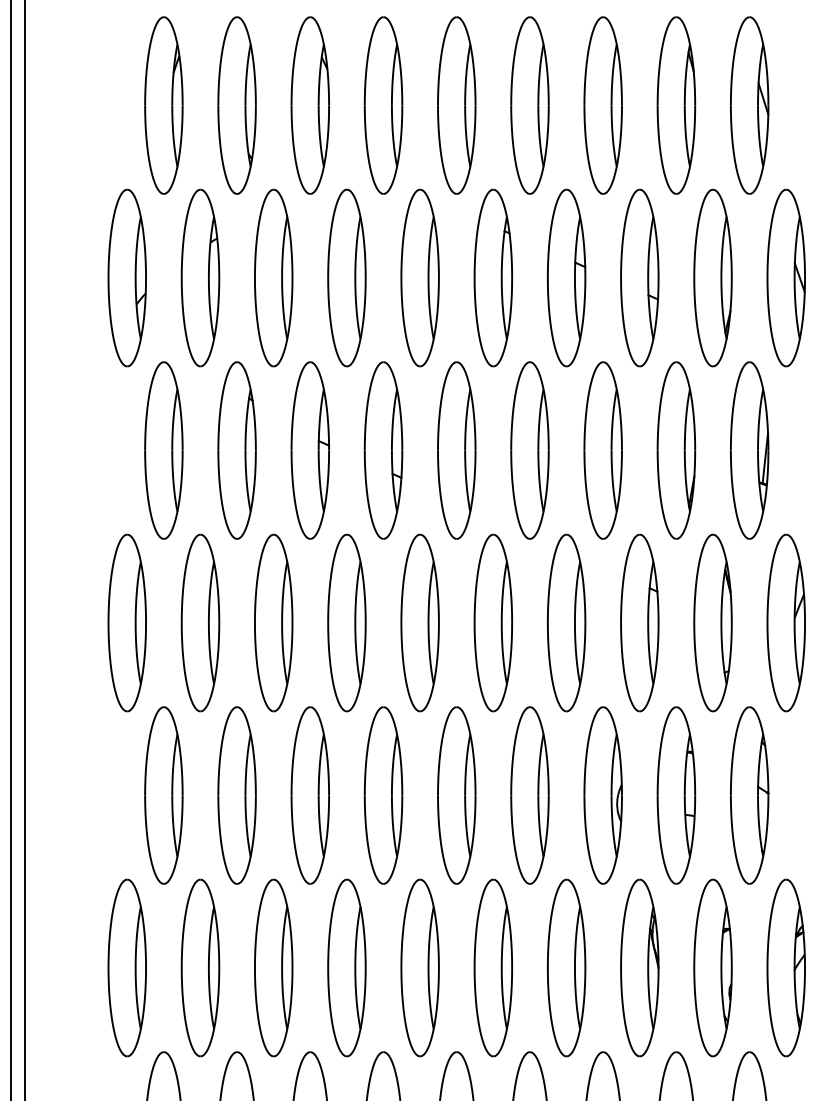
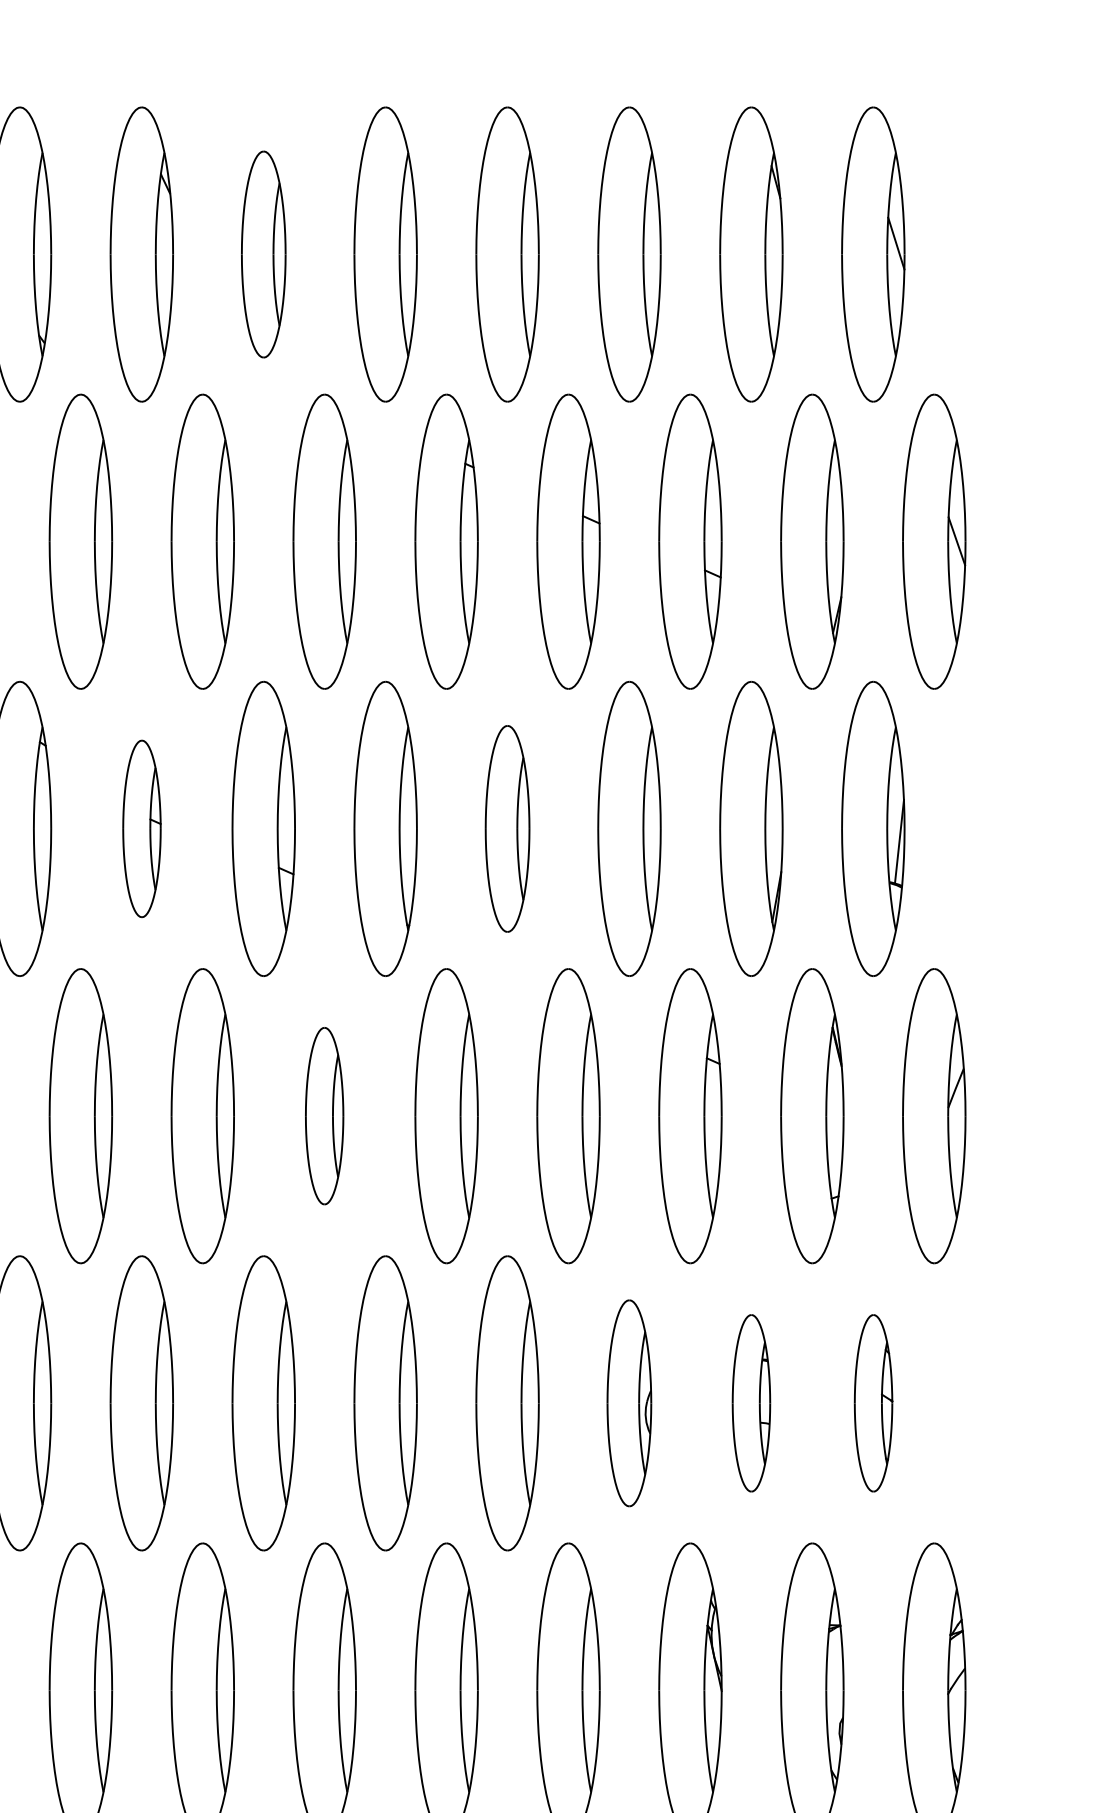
part: (383, 105) -> (263, 254), size x0.7
part: (310, 450) -> (142, 828), size x0.6
part: (529, 450) -> (506, 828), size x0.7
part: (419, 622) -> (323, 1115), size x0.6
part: (602, 795) -> (628, 1403), size x0.7
part: (676, 795) -> (751, 1403), size x0.6
part: (749, 795) -> (873, 1403), size x0.6

